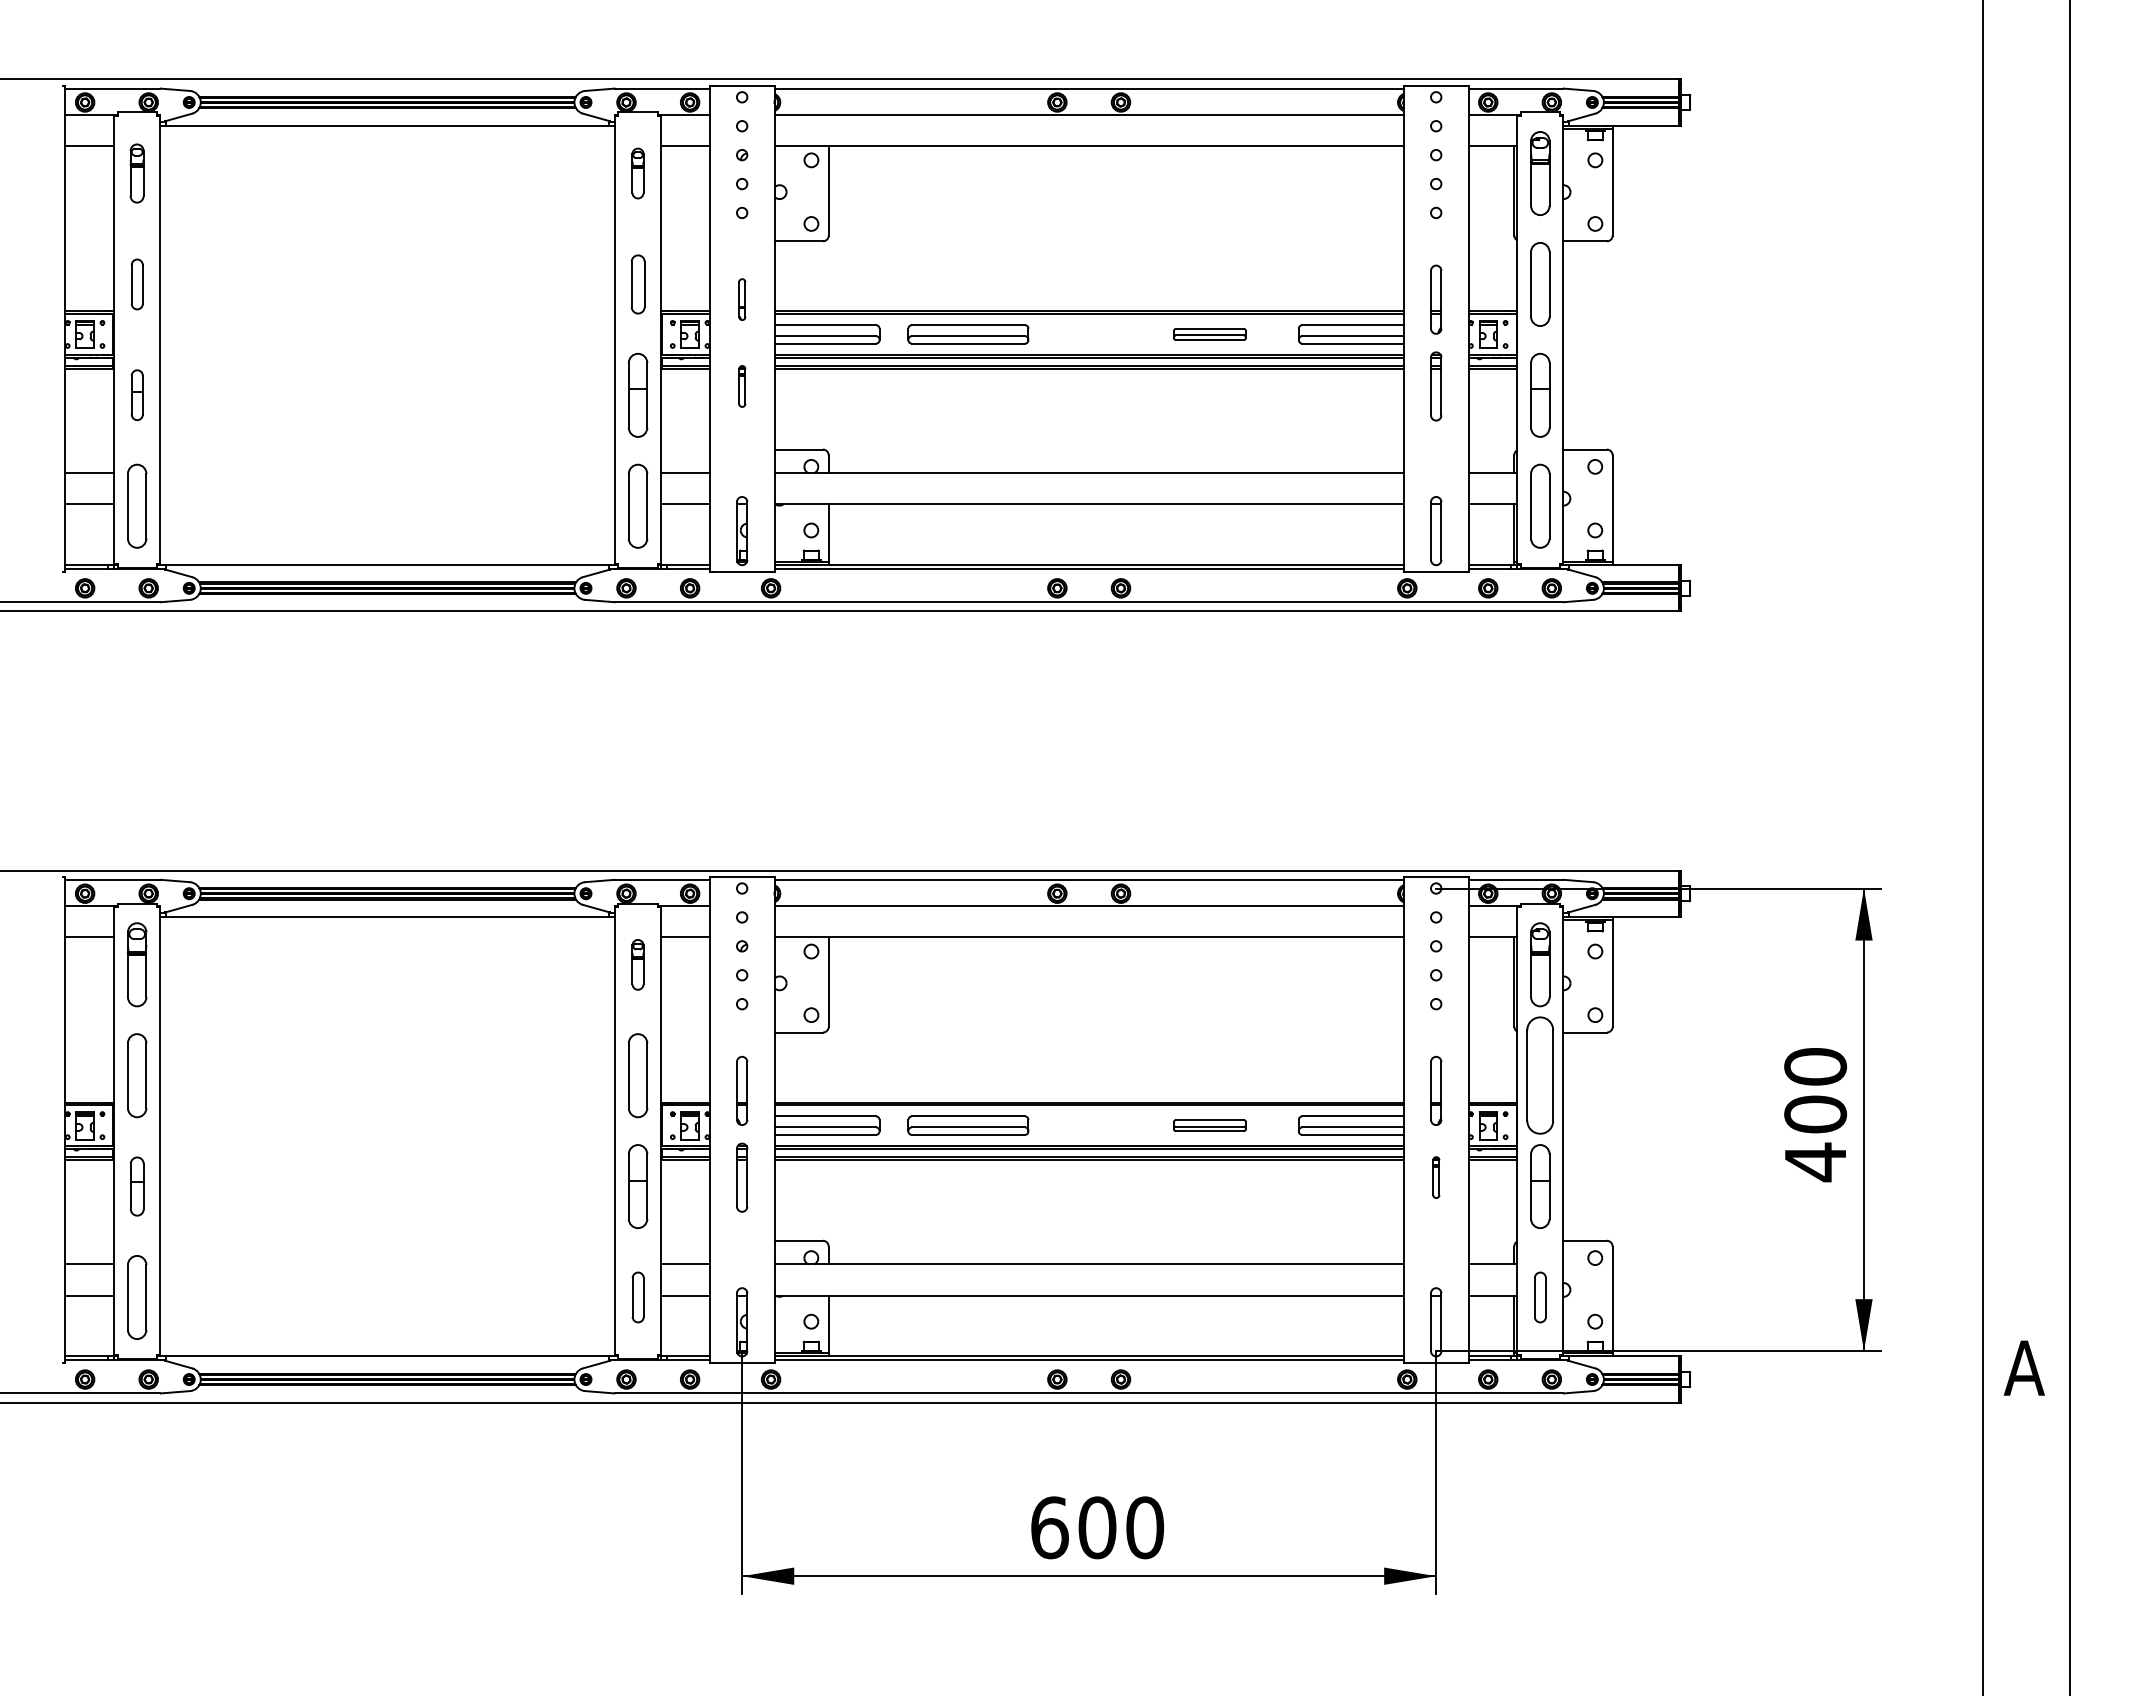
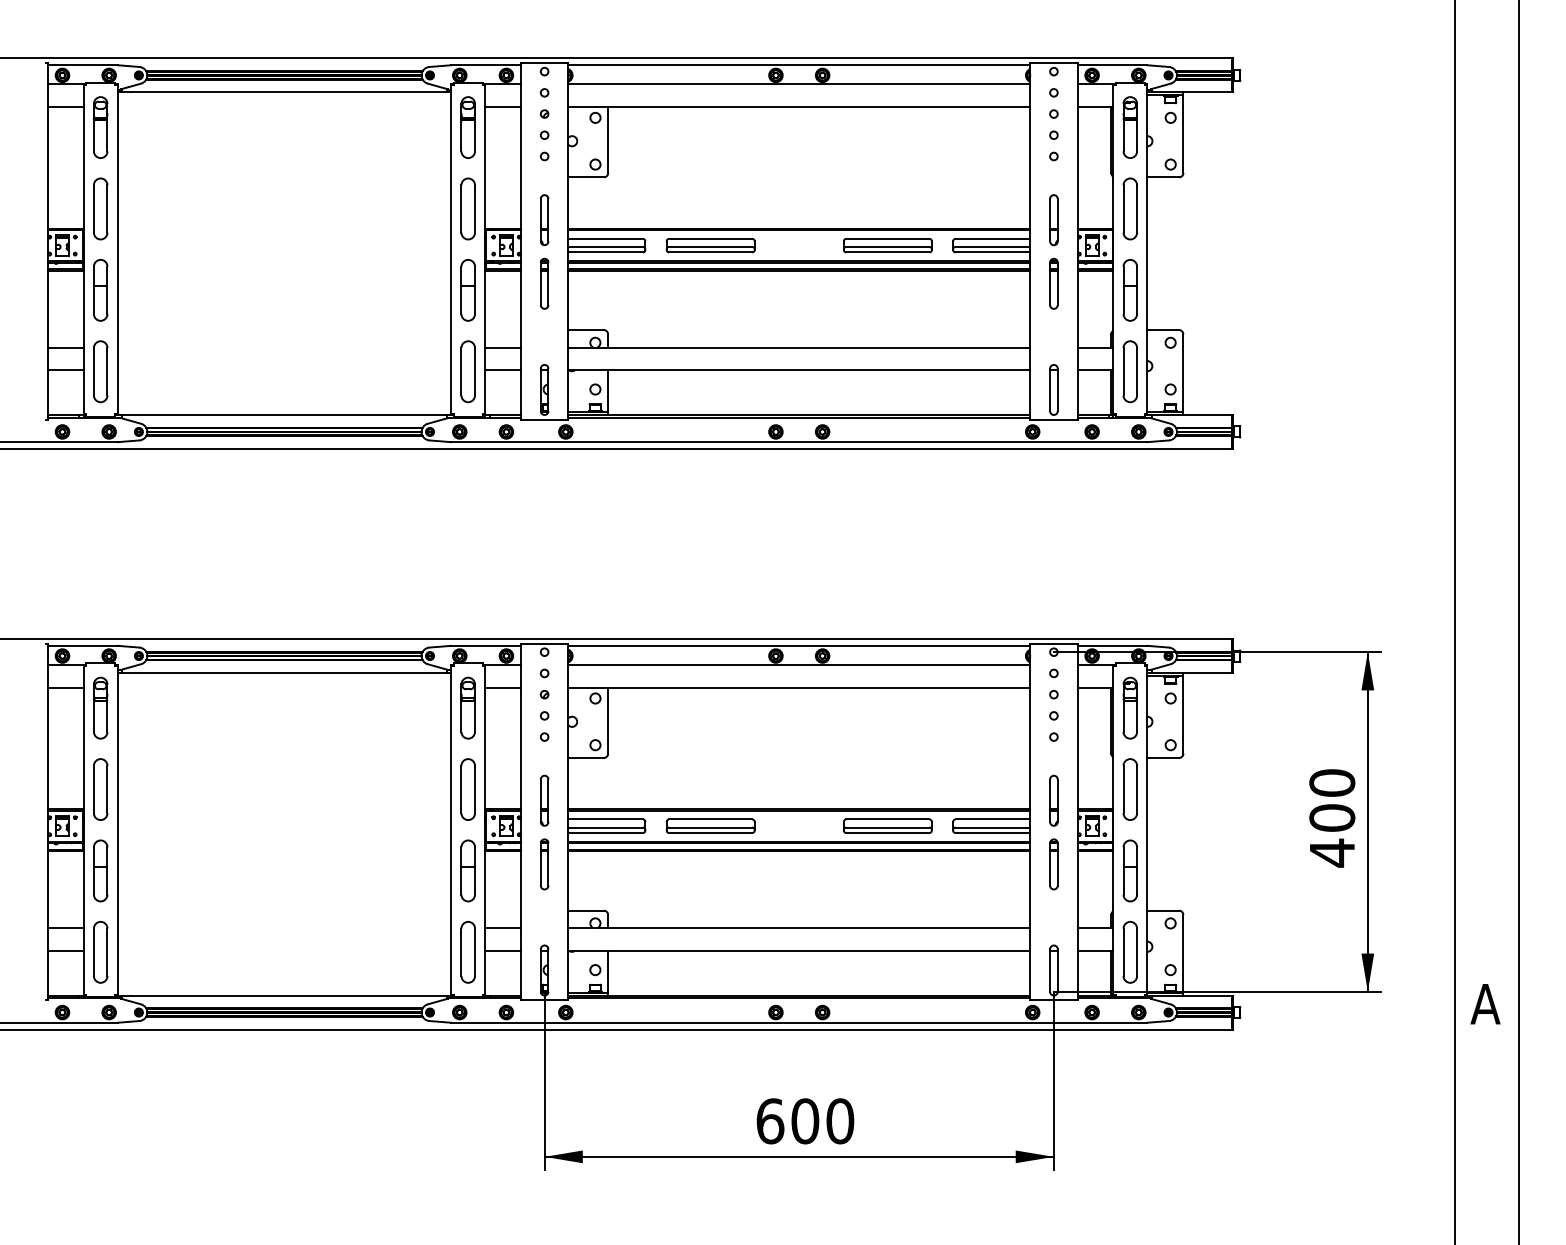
part: (136, 173) -> (100, 127), size x1.43
part: (637, 173) -> (467, 127), size x1.67
part: (137, 284) -> (100, 209), size x1.67
part: (638, 284) -> (468, 209), size x1.43
part: (742, 299) -> (544, 220), size x1.67
part: (1209, 334) -> (887, 245), size x1.67
part: (742, 386) -> (544, 283), size x1.67
part: (137, 394) -> (100, 289), size x1.67
part: (637, 964) -> (467, 707), size x1.67
part: (1540, 1075) -> (1130, 789), size x0.71
part: (1209, 1125) -> (887, 826), size x1.67
part: (1436, 1177) -> (1054, 864), size x1.67
part: (137, 1186) -> (100, 870), size x1.43
part: (638, 1297) -> (468, 952), size x1.67
part: (1540, 1297) -> (1130, 952), size x1.67

